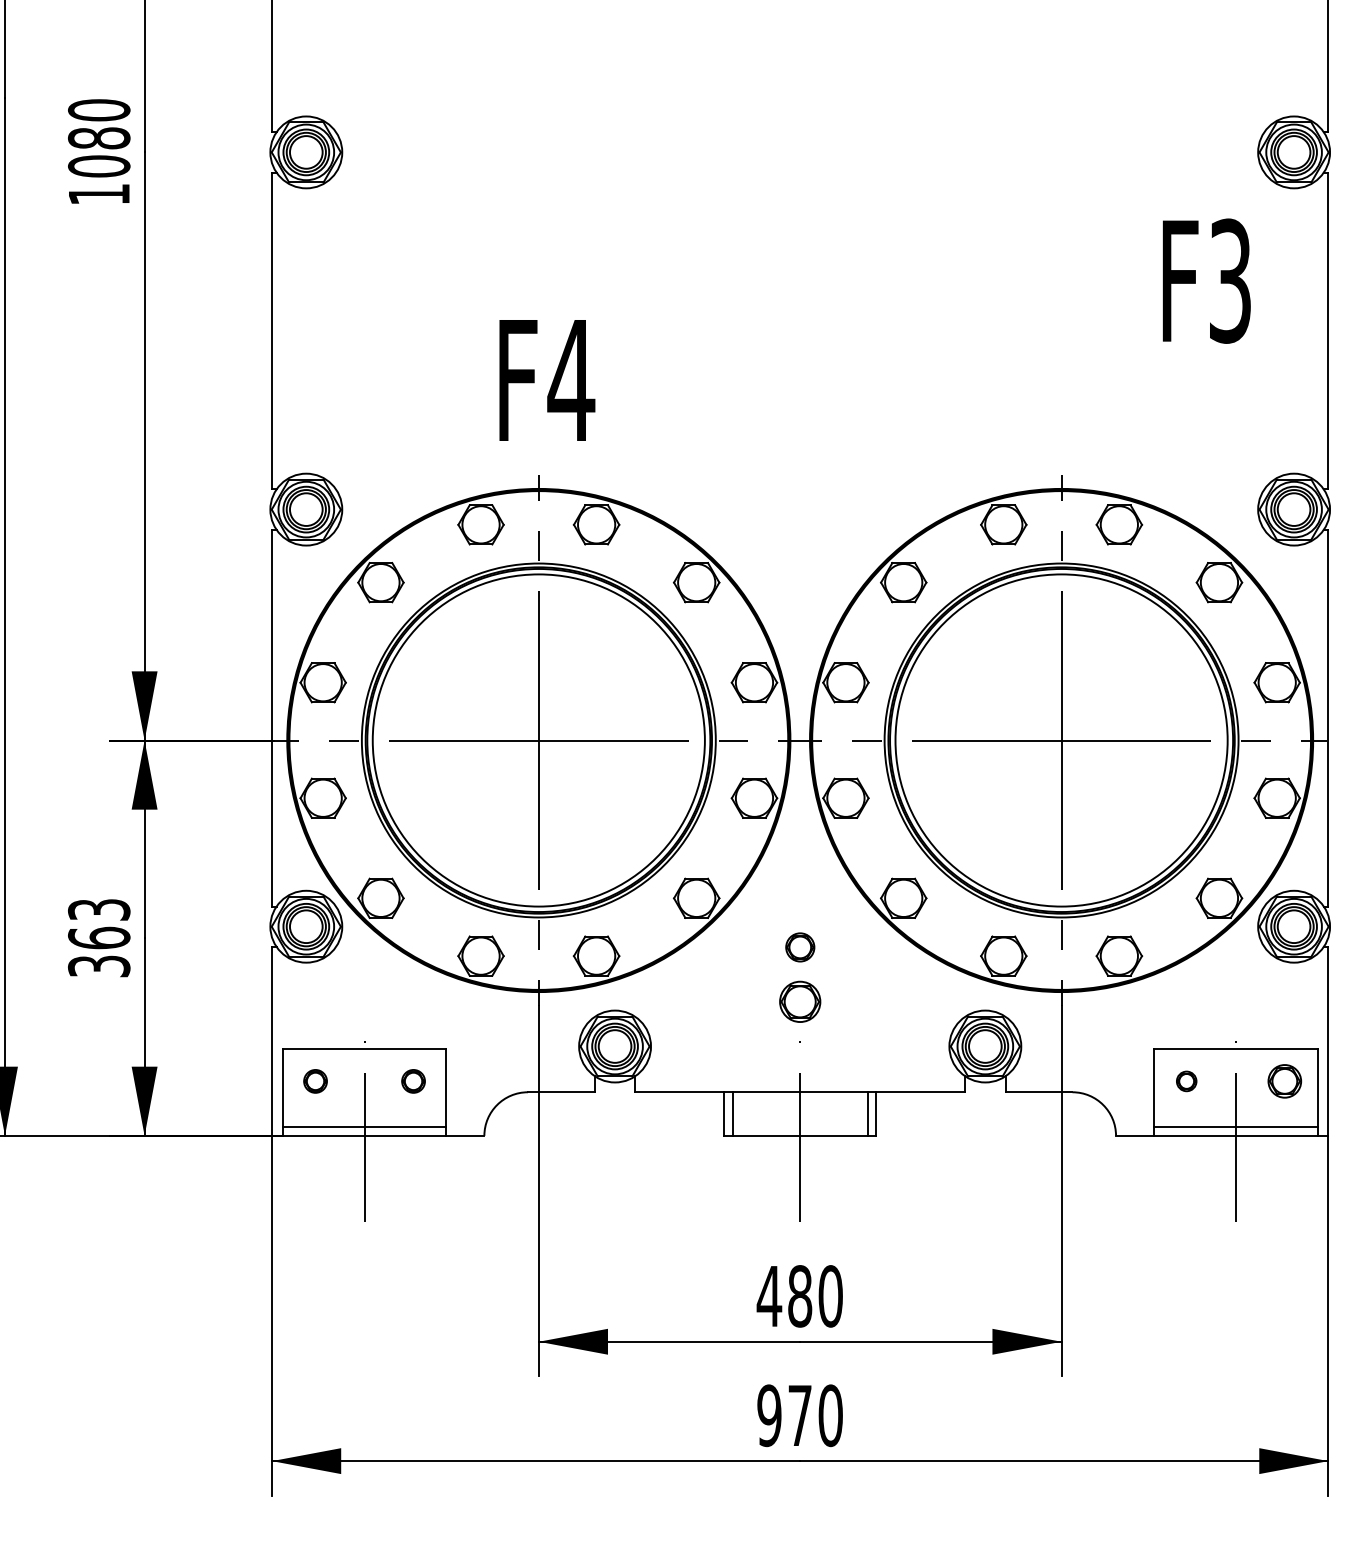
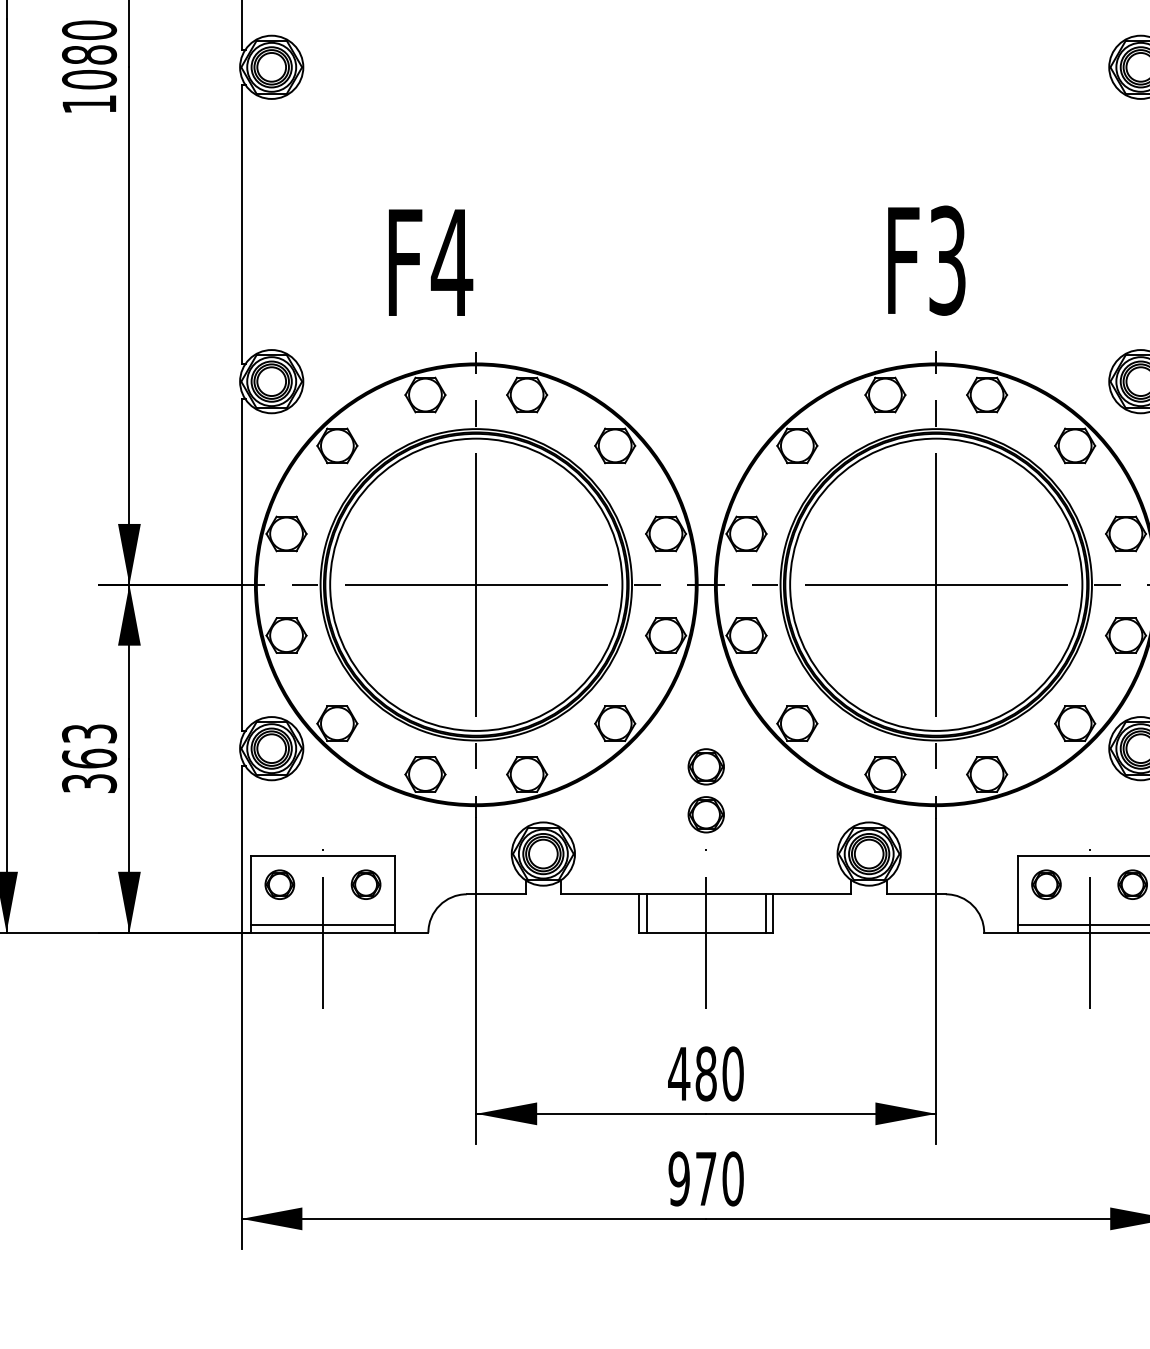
text: (1206, 280) -> (926, 260), moved
text: (547, 380) -> (431, 262), moved
part: (800, 947) -> (706, 766), size x1.43
part: (315, 1081) -> (279, 884), size x1.43
part: (413, 1081) -> (366, 884), size x1.43
part: (1186, 1081) -> (1046, 884), size x1.67

